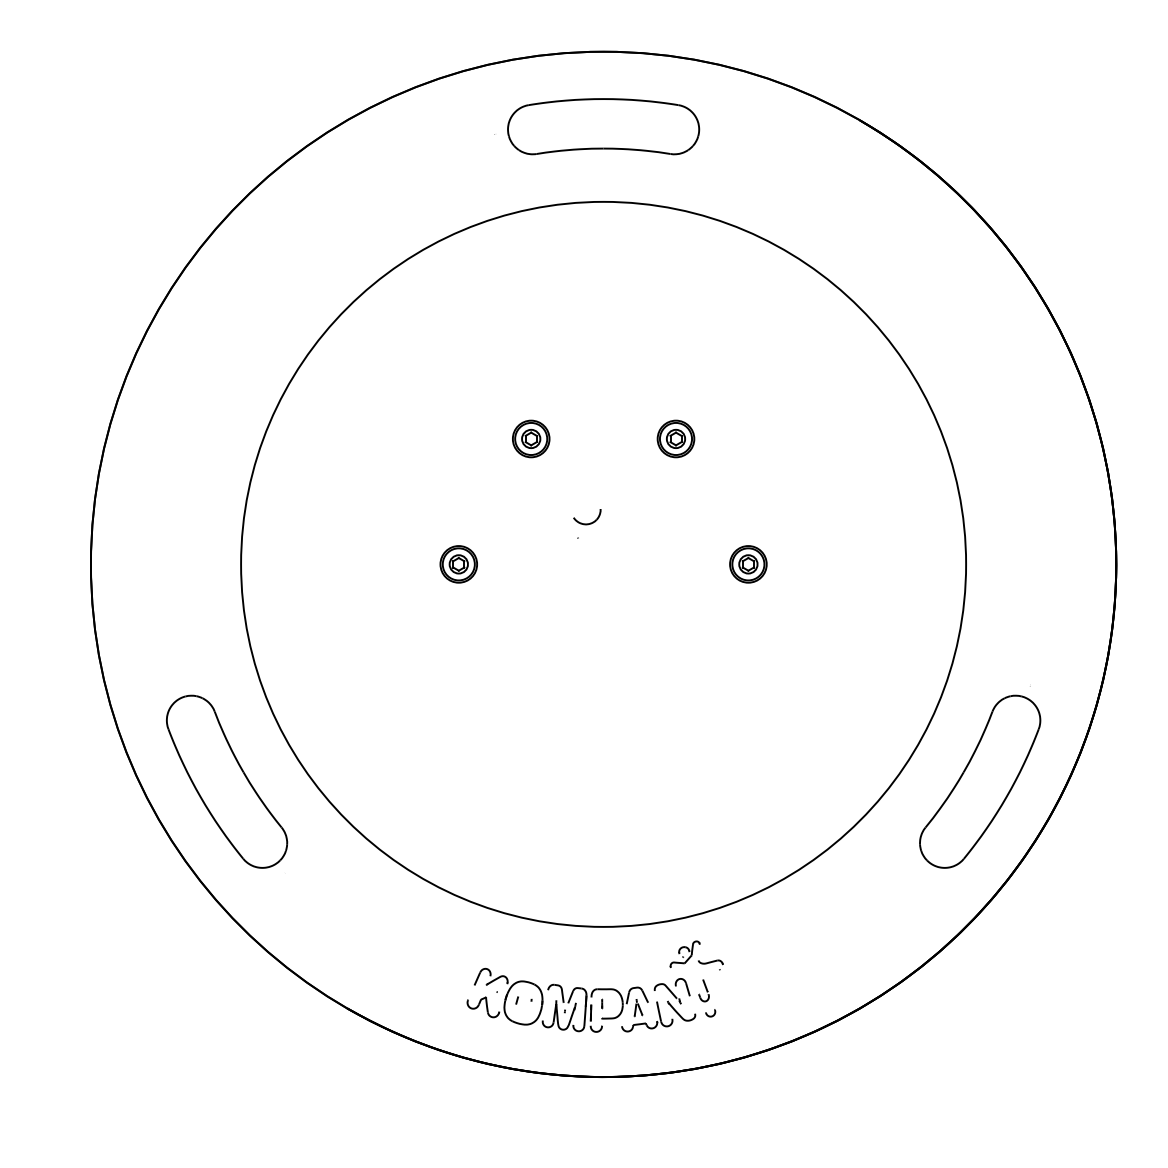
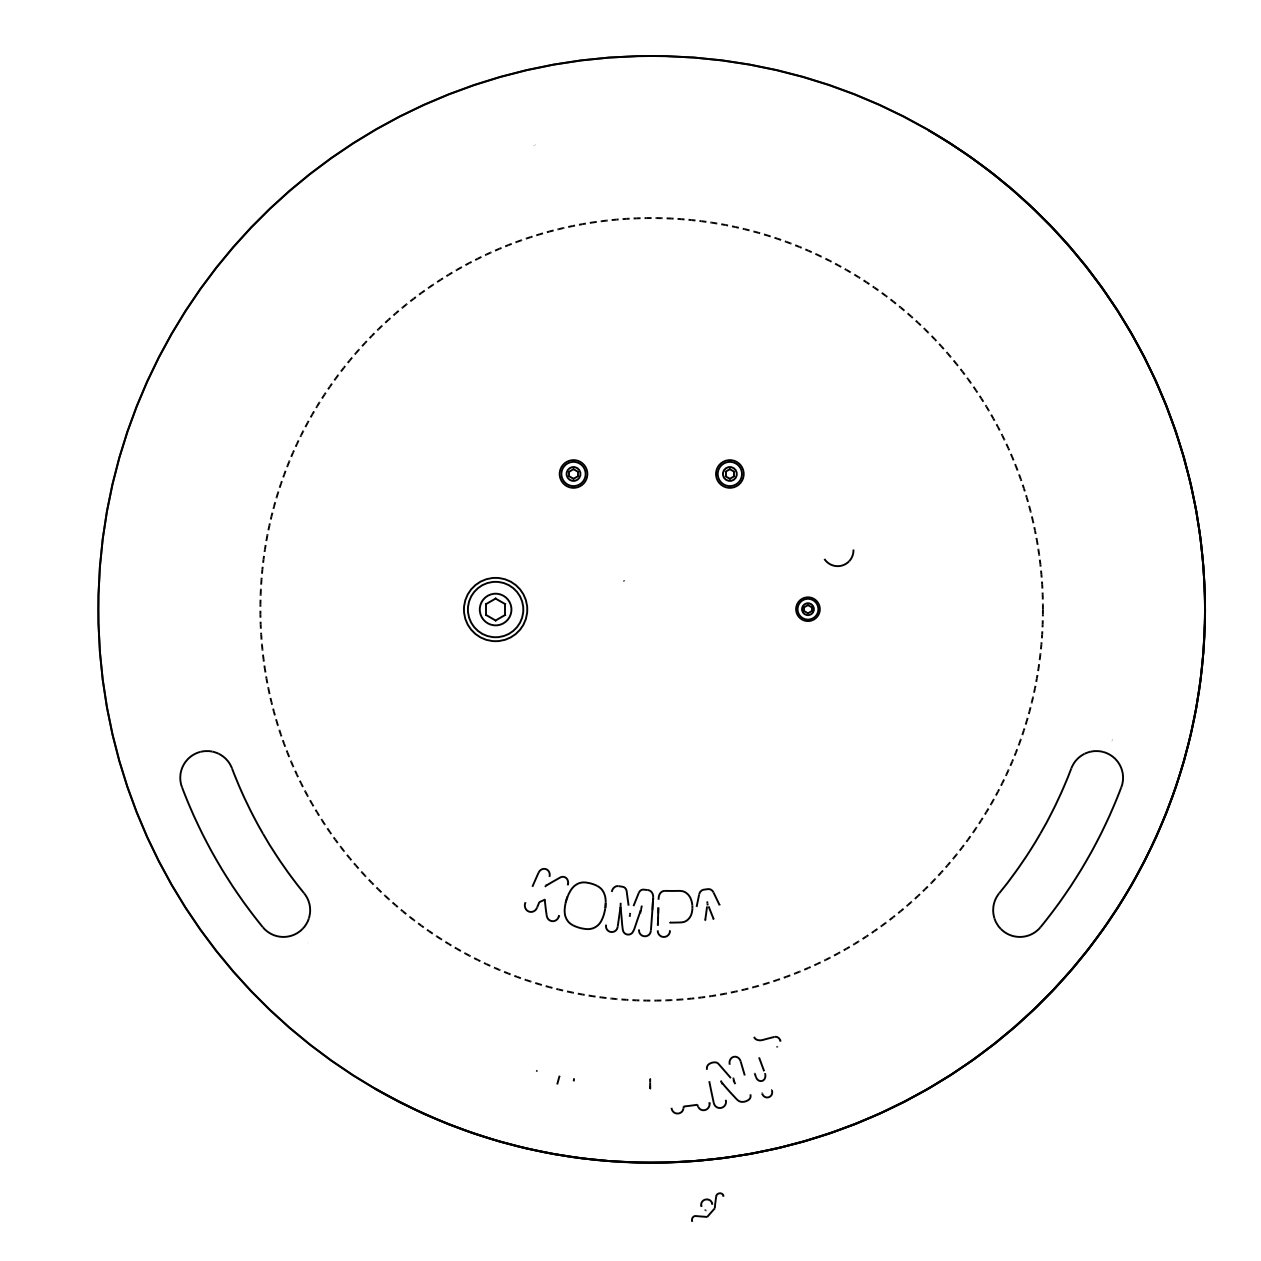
part: (603, 126) -> (651, 136), removed
part: (531, 438) -> (573, 473), size x0.7
part: (675, 438) -> (729, 473), size x0.7
part: (589, 522) -> (841, 564), moved
part: (457, 563) -> (494, 608), size x1.6
part: (747, 563) -> (807, 608), size x0.6
circle: (603, 564) -> (651, 609), solid -> dashed
part: (684, 953) -> (707, 1206), moved
part: (557, 999) -> (621, 902), moved

